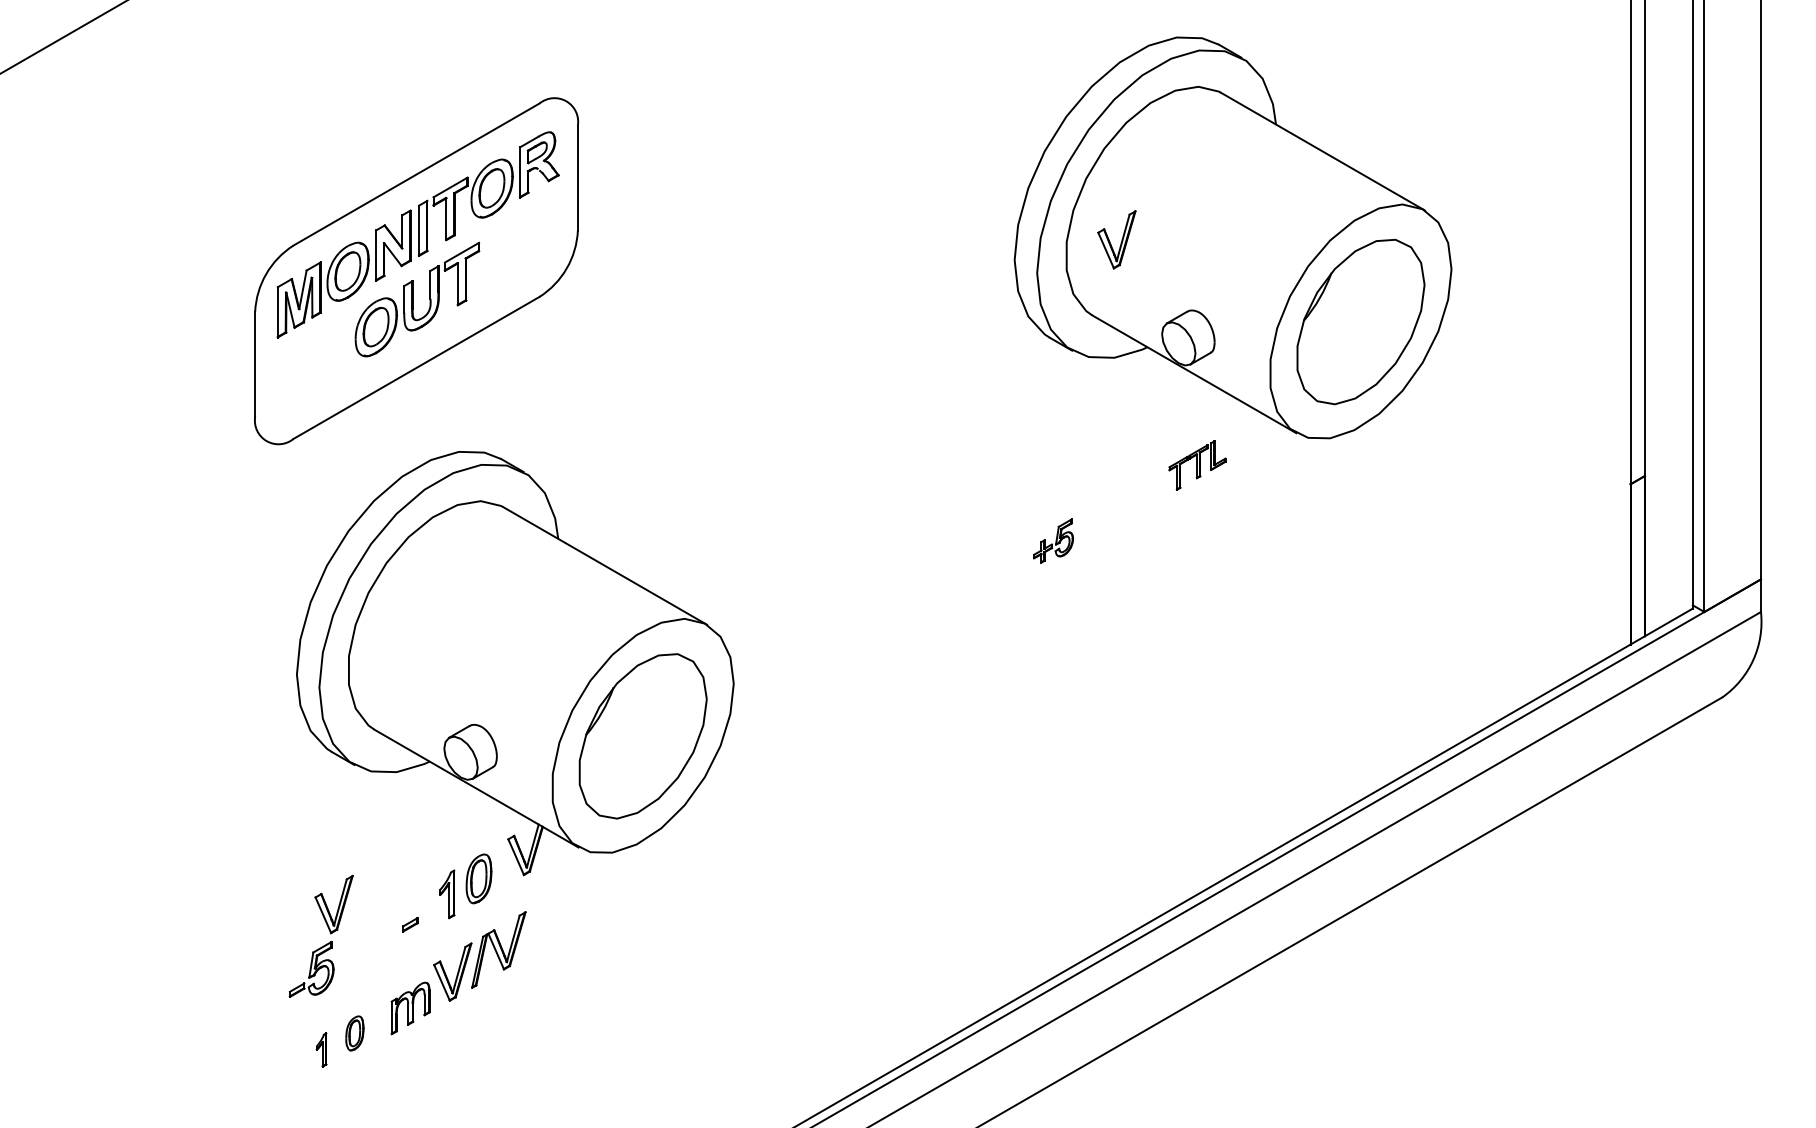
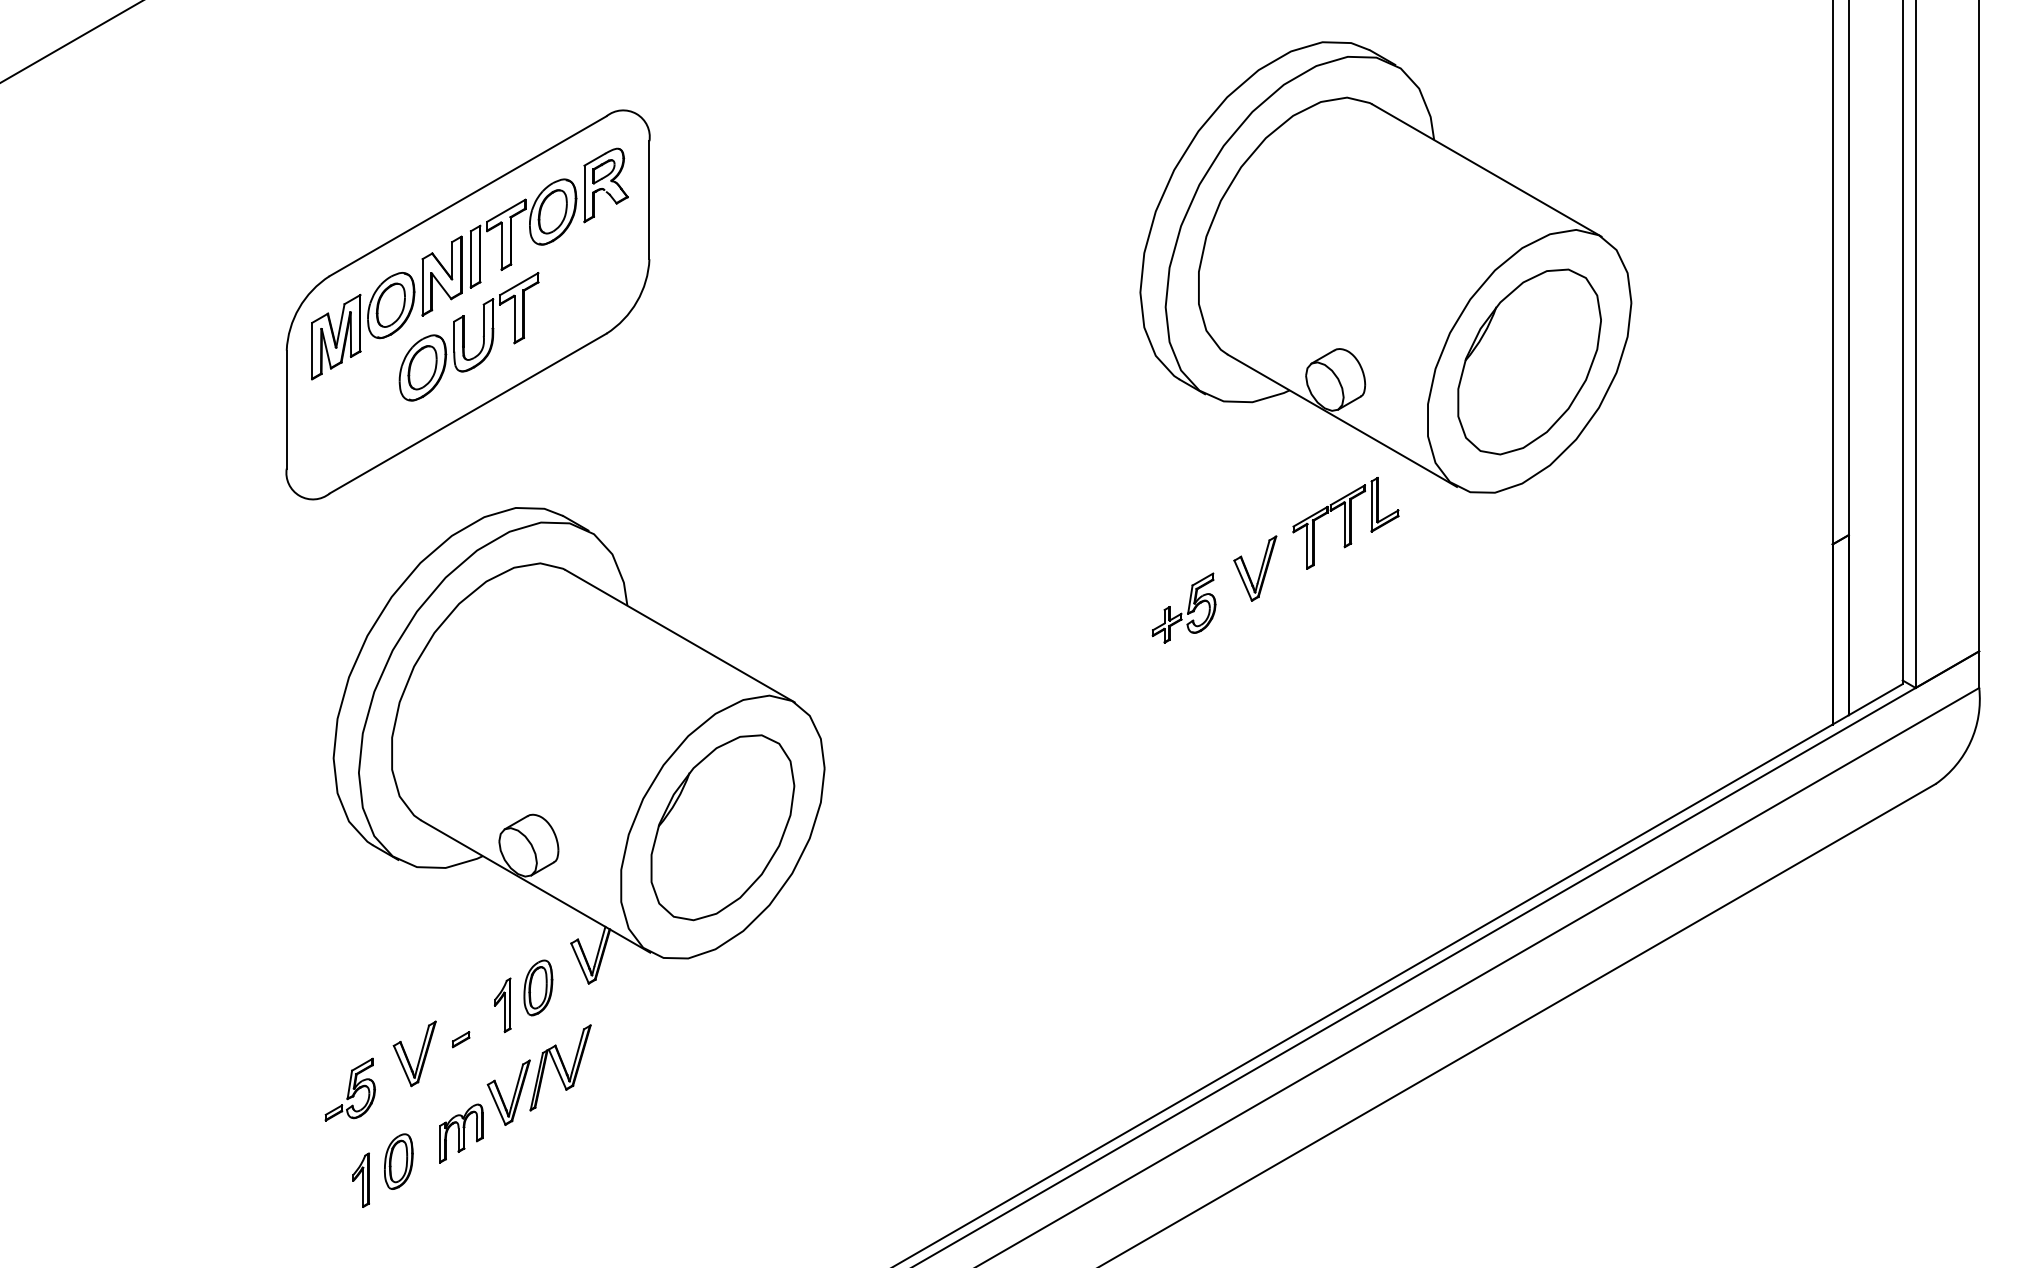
part: (1116, 239) -> (1254, 568), moved
part: (1197, 465) -> (1345, 523), size x1.67
part: (1053, 540) -> (1184, 607), size x1.43
part: (333, 904) -> (414, 1053), moved
part: (354, 1033) -> (398, 1161), size x1.43
part: (321, 1049) -> (361, 1179), size x1.43

